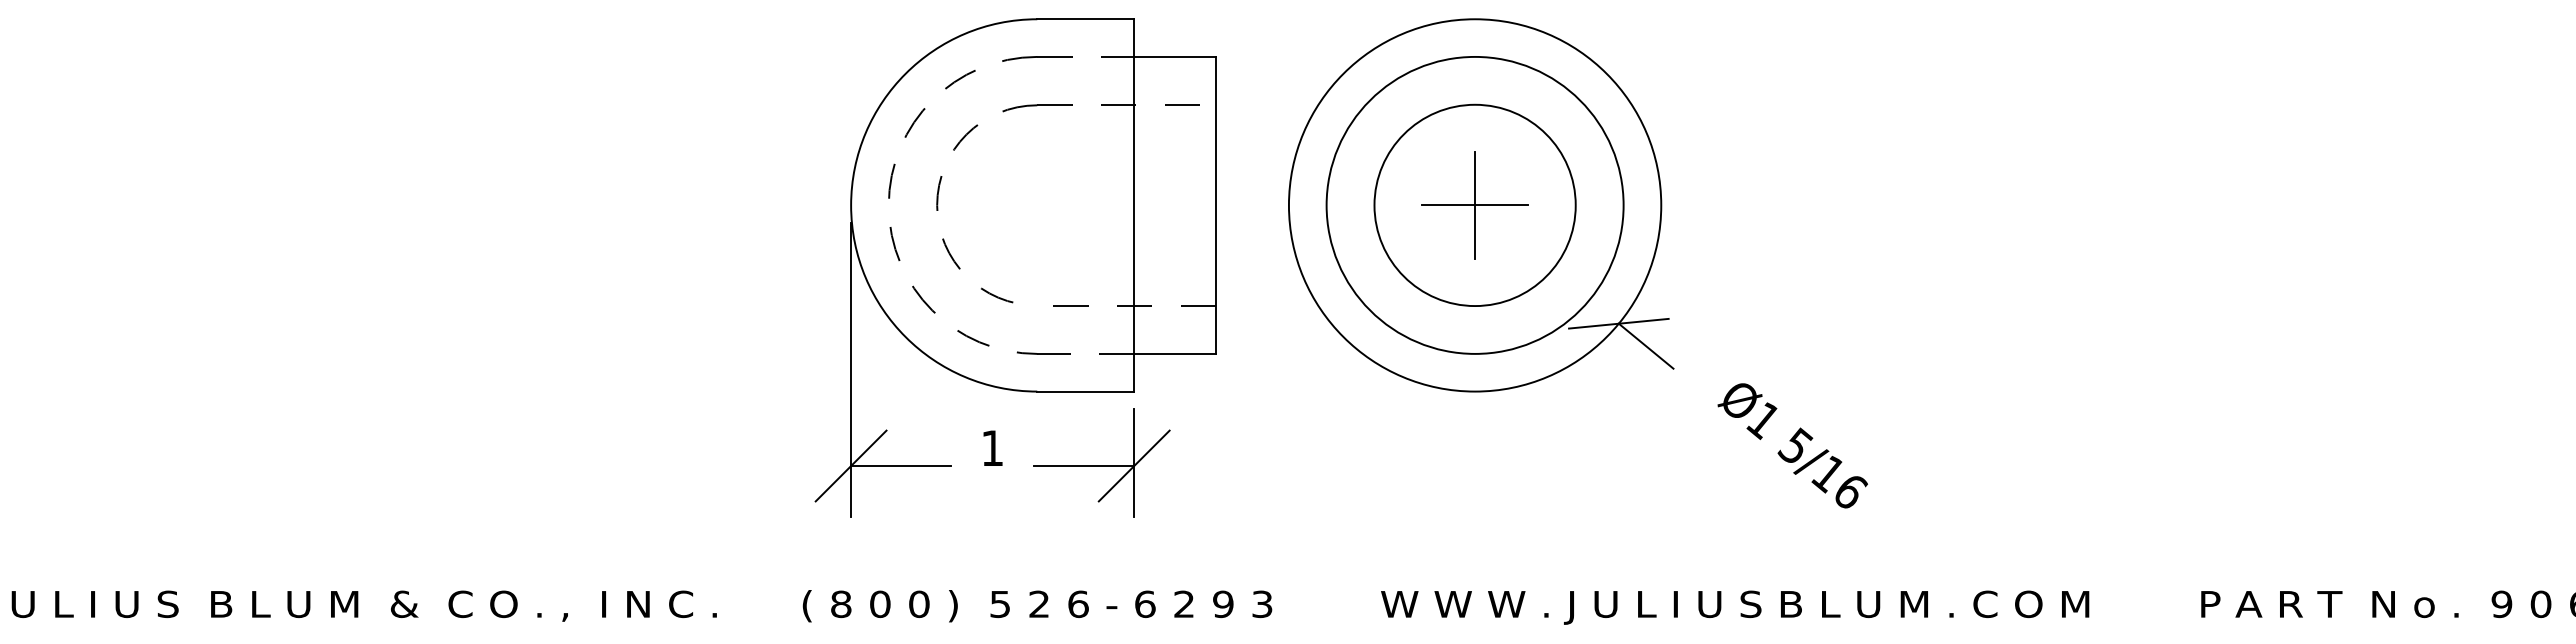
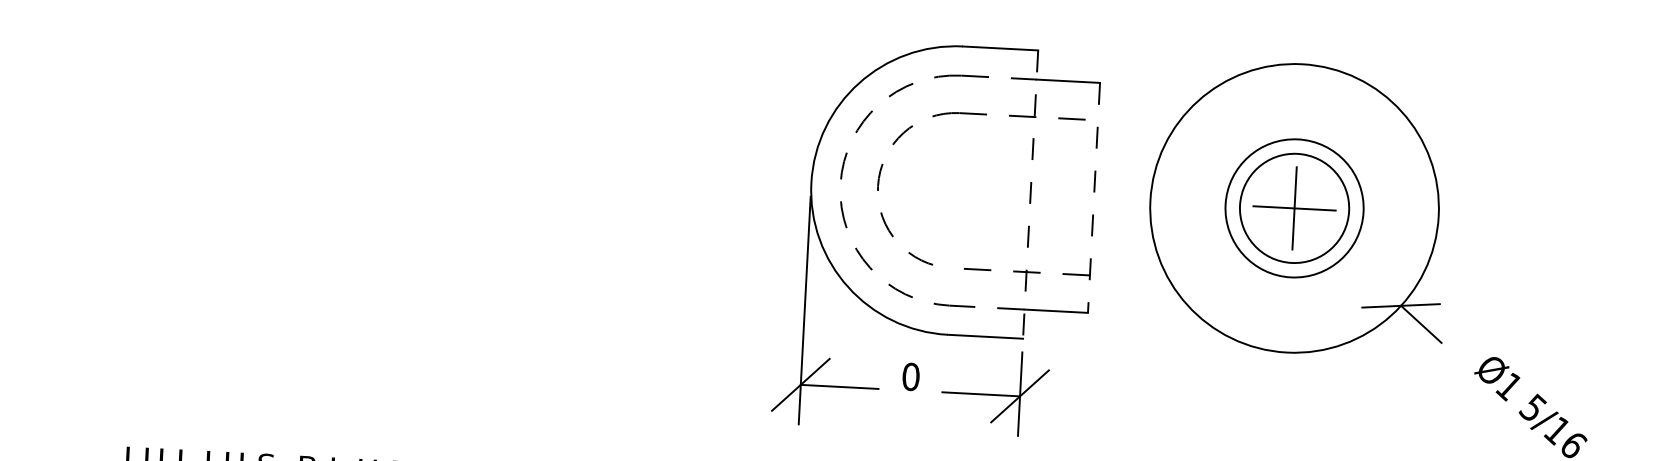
circle: (1474, 204) -> (1294, 207), size x0.6
line: (1134, 205) -> (1030, 194), solid -> dashed
line: (1216, 205) -> (1094, 197), solid -> dashed
circle: (1474, 205) -> (1294, 208), size x0.7
text: (992, 448) -> (911, 377), 1 -> 0

